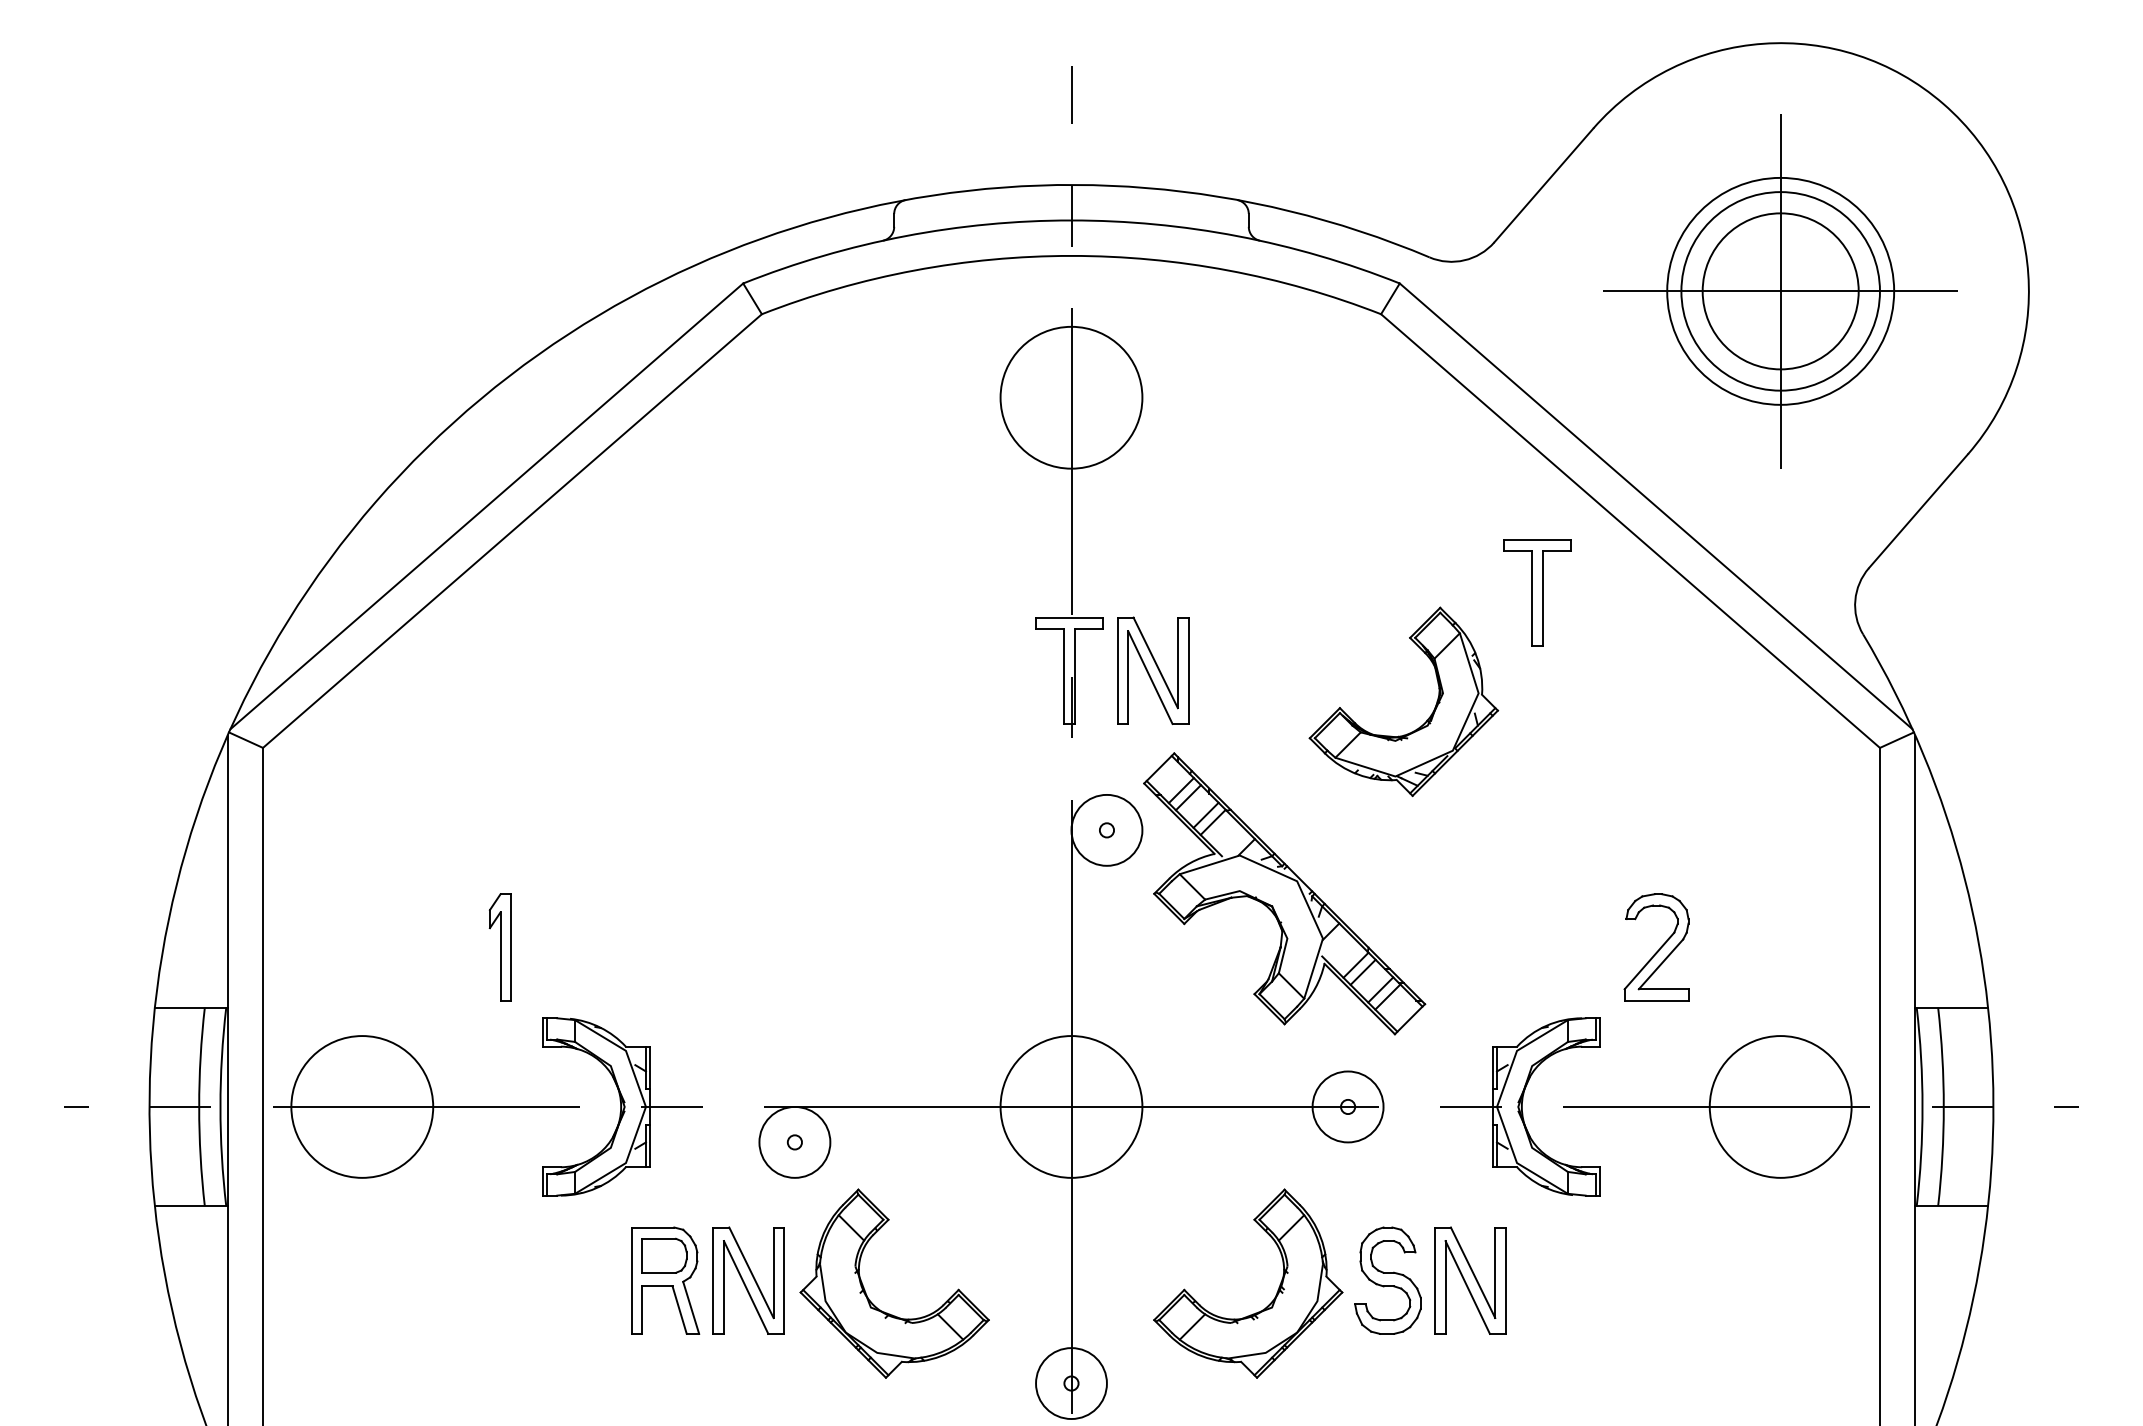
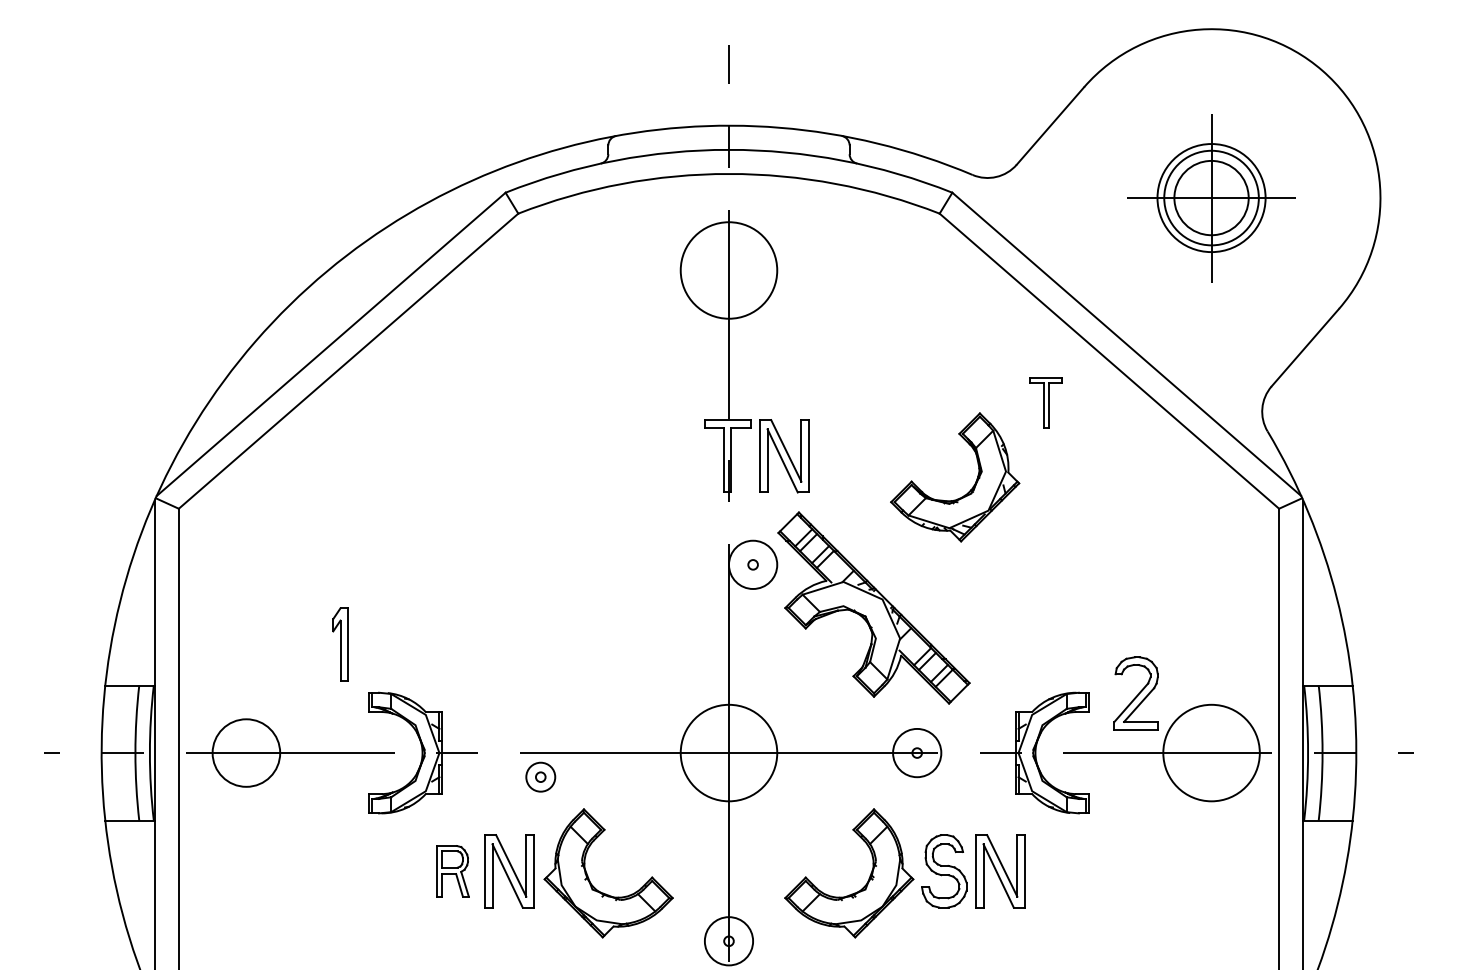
part: (1780, 290) -> (1211, 197), size x0.7
part: (1536, 591) -> (1045, 402), size x0.7
part: (1655, 947) -> (1135, 693), moved
circle: (362, 1106) -> (246, 752), size x0.7
circle: (794, 1142) -> (540, 777), size x0.6
part: (665, 1281) -> (452, 871), size x0.7

